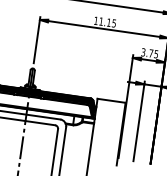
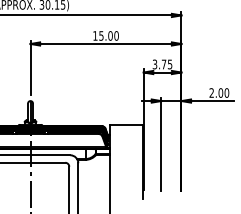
text: (107, 22) -> (108, 35), 11.15 -> 15.00

